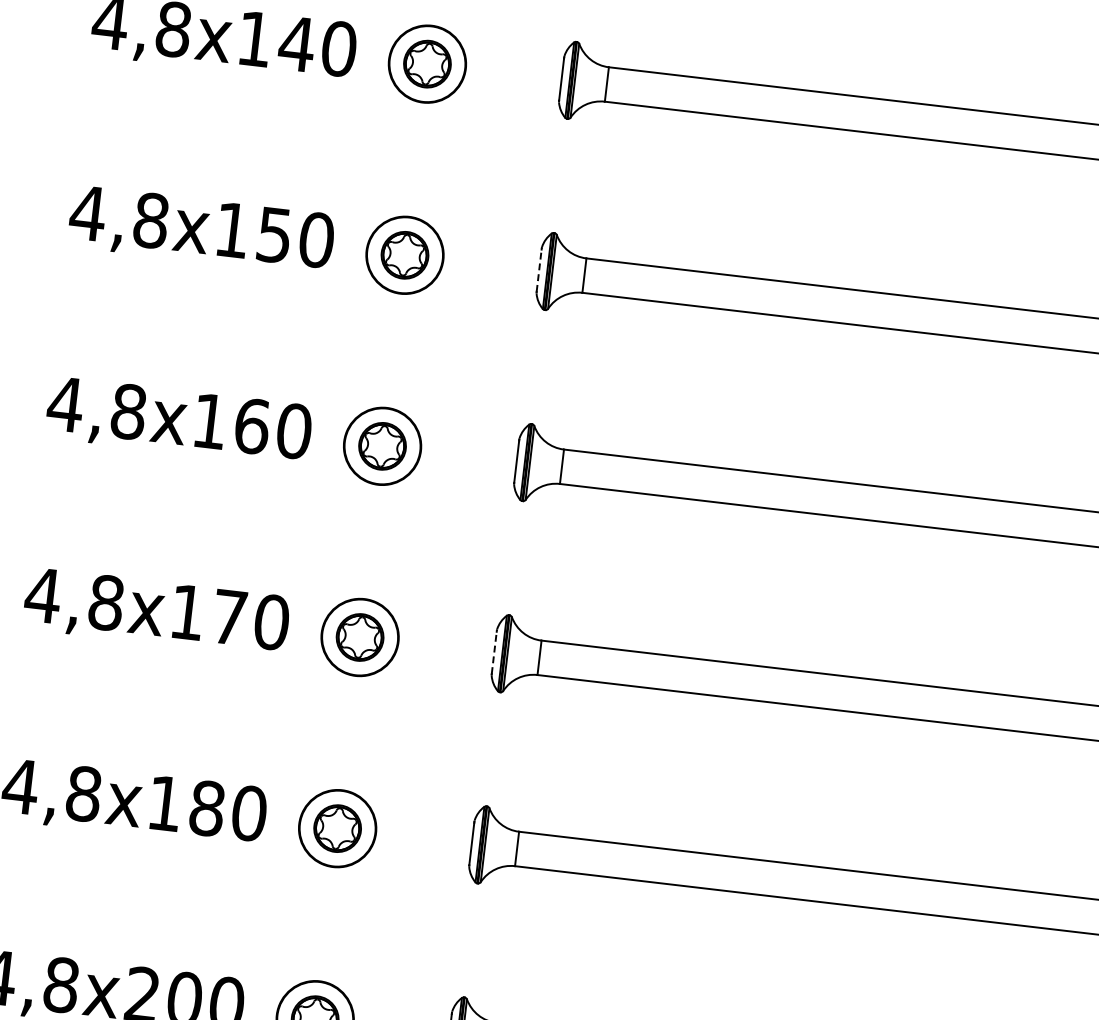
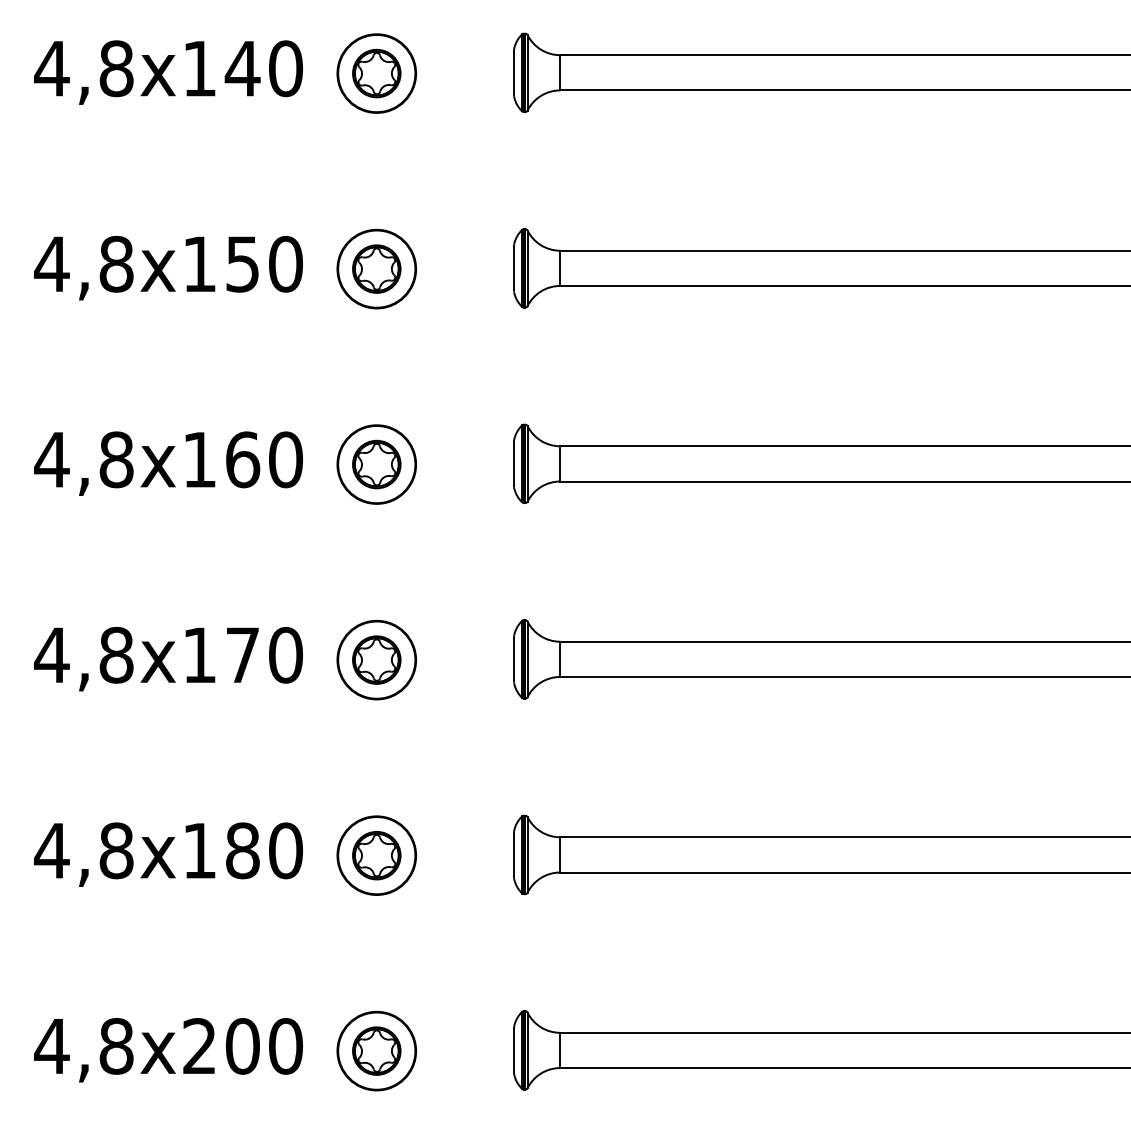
line: (538, 270) -> (513, 268), dashed -> solid
line: (493, 652) -> (513, 659), dashed -> solid

